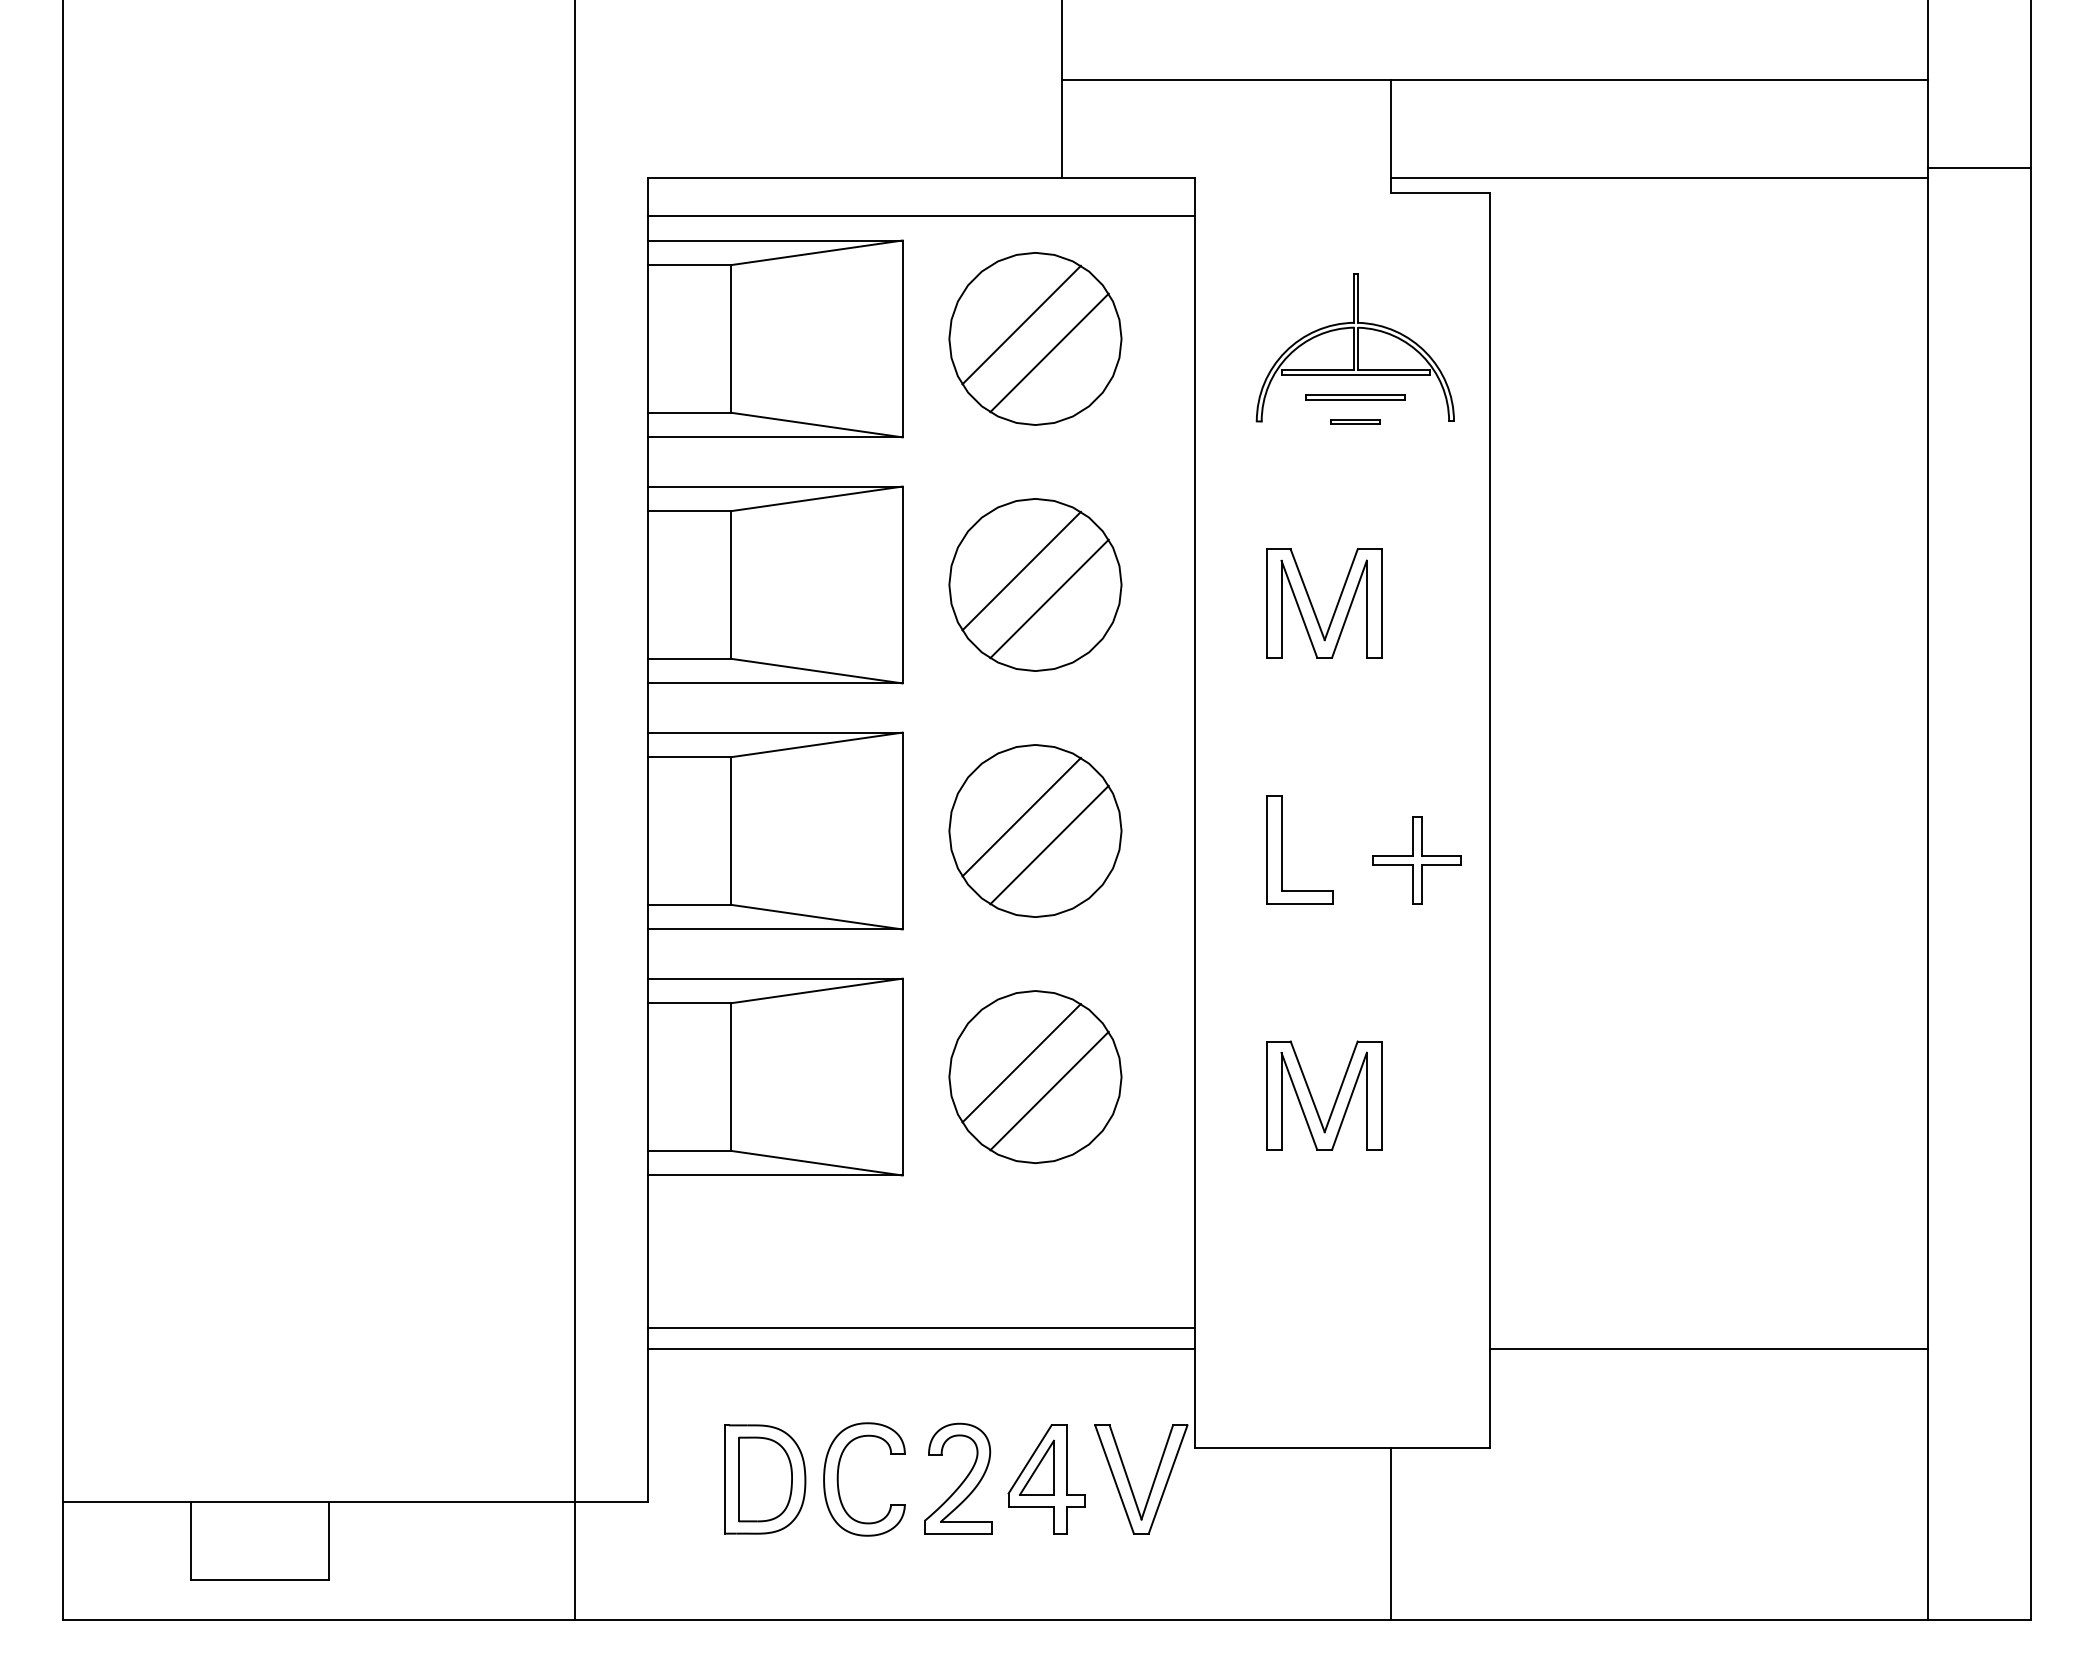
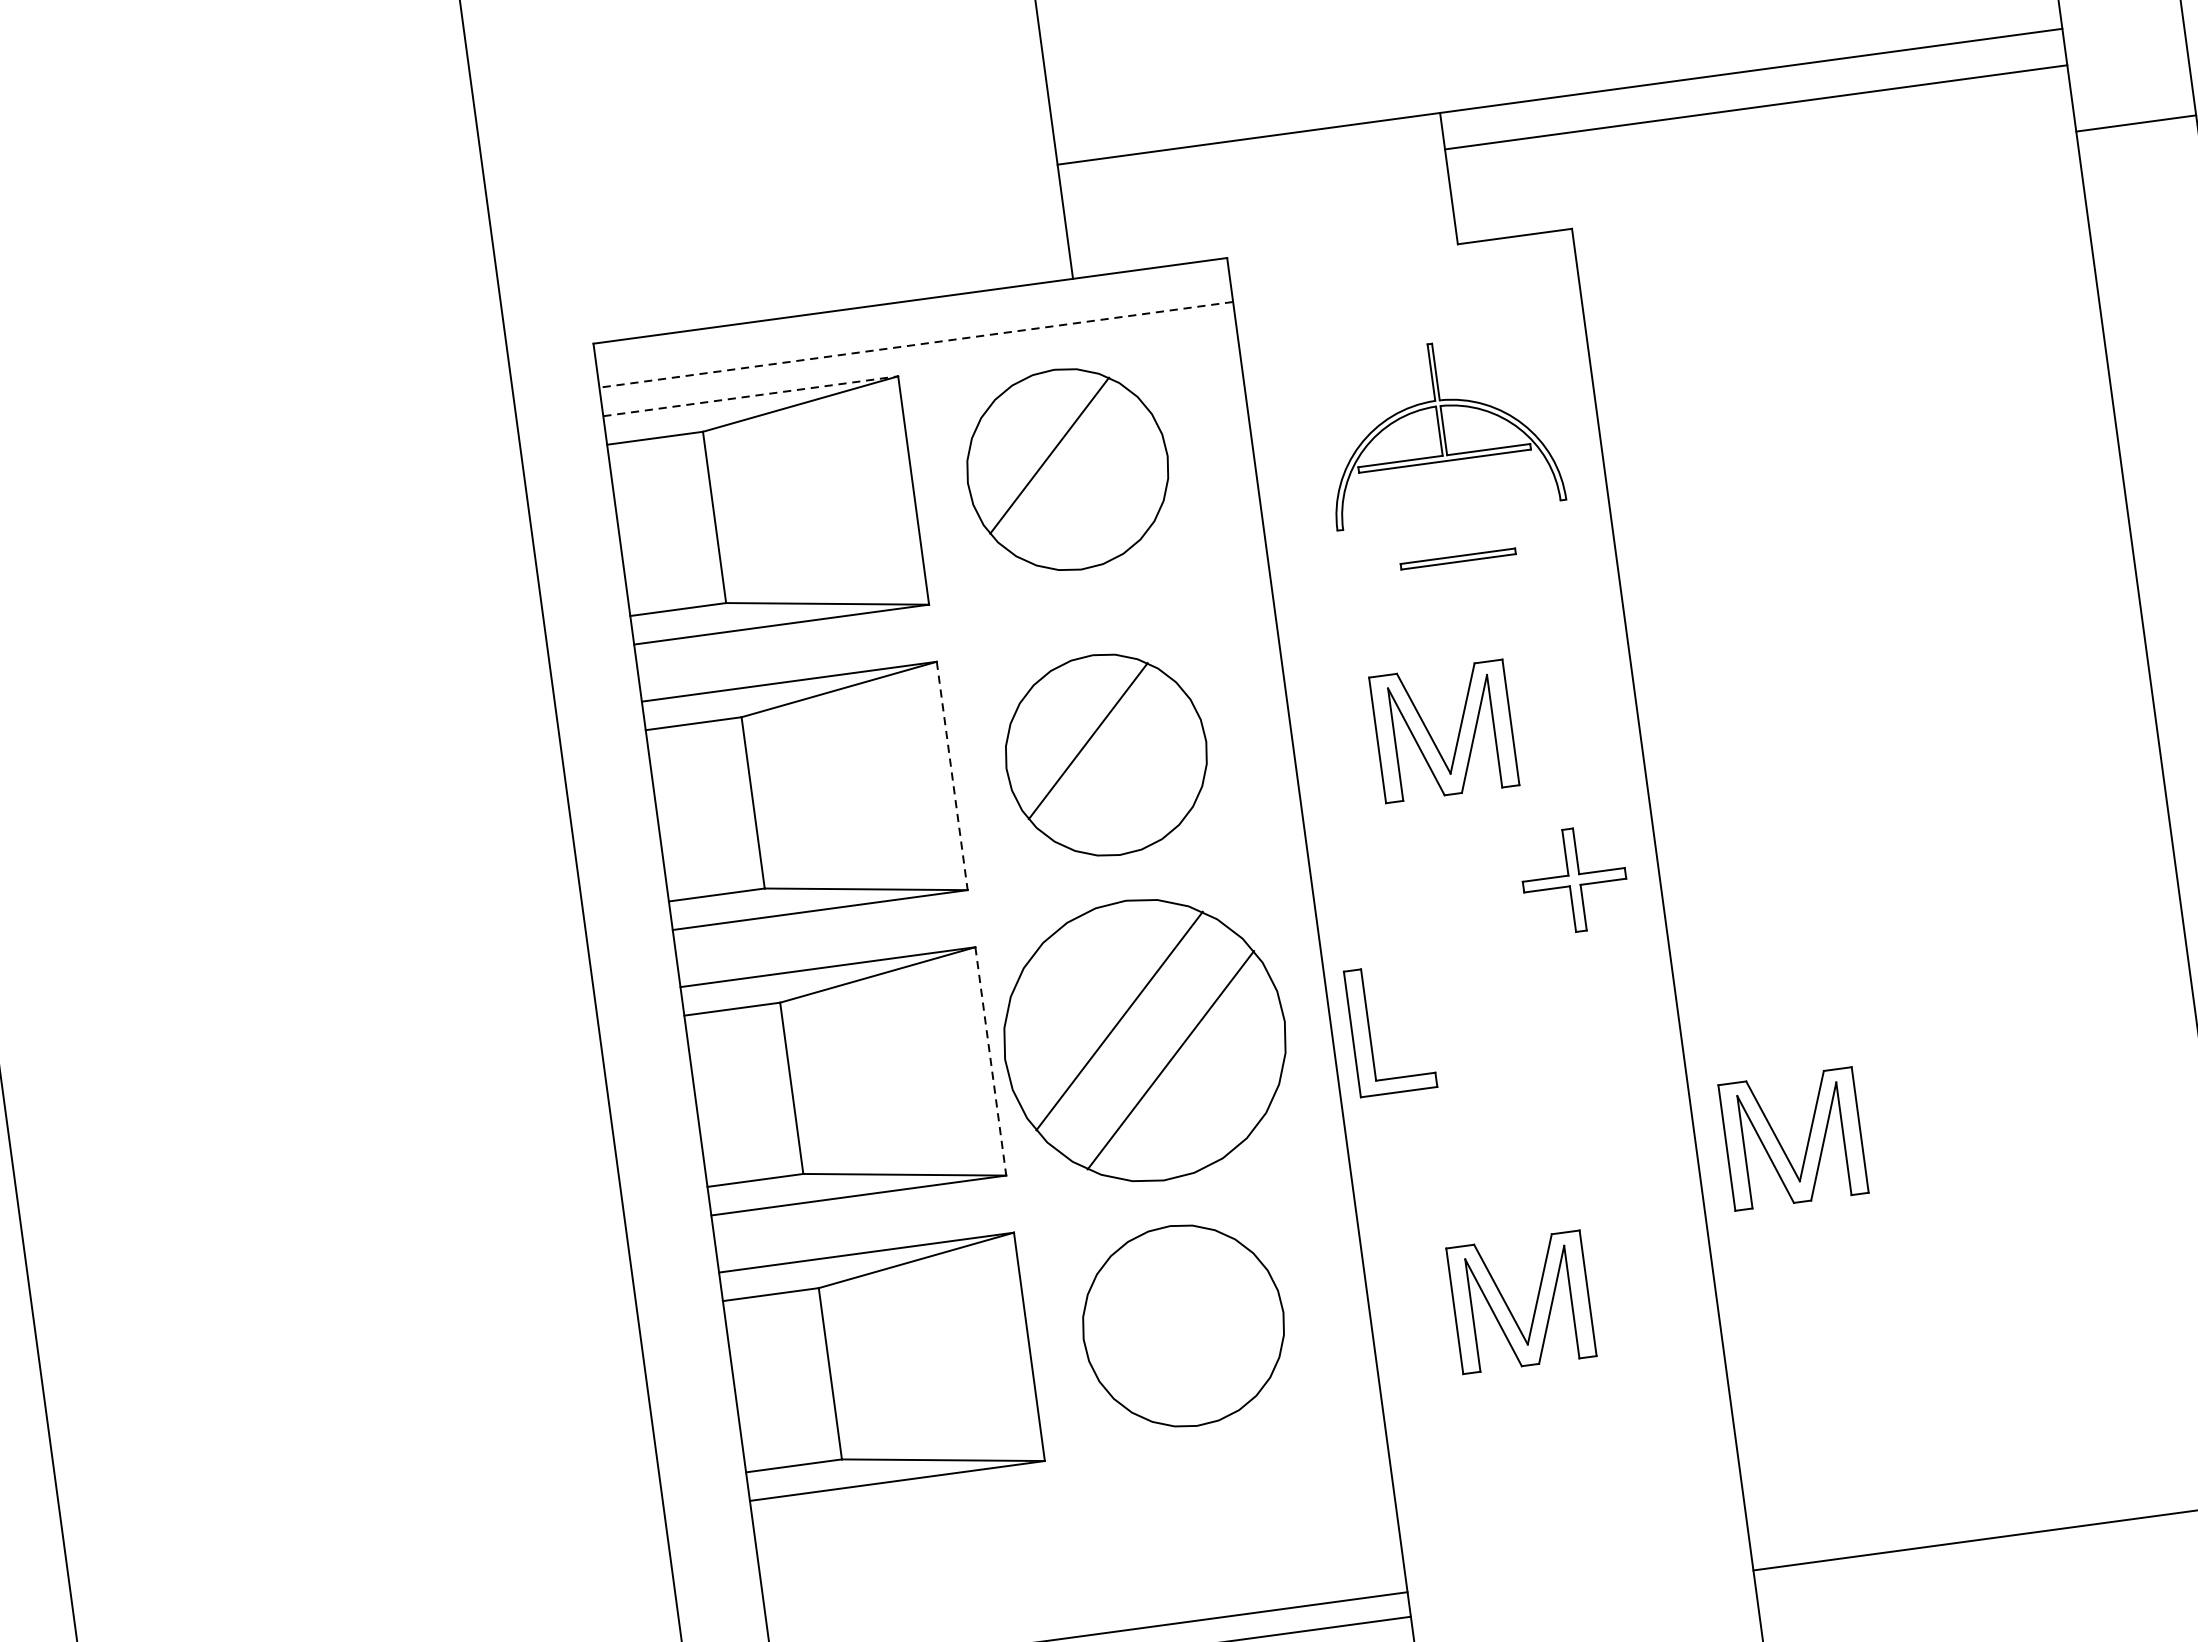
line: (1659, 178) -> (1756, 107), moved
line: (921, 215) -> (916, 344), solid -> dashed
line: (776, 240) -> (751, 396), solid -> dashed
line: (1049, 352) -> (1086, 483), removed
part: (1355, 397) -> (1457, 559), moved
part: (1355, 421) -> (1452, 515), removed
line: (902, 585) -> (952, 776), solid -> dashed
line: (1049, 598) -> (1124, 768), removed
part: (1035, 830) -> (1144, 1039), size x1.4
line: (902, 831) -> (990, 1061), solid -> dashed
part: (1282, 849) -> (1370, 1031), moved
part: (1416, 860) -> (1573, 880), moved
part: (1562, 991) -> (1781, 1144), added
line: (1021, 1062) -> (1165, 1311), removed
line: (1049, 1090) -> (1201, 1339), removed

